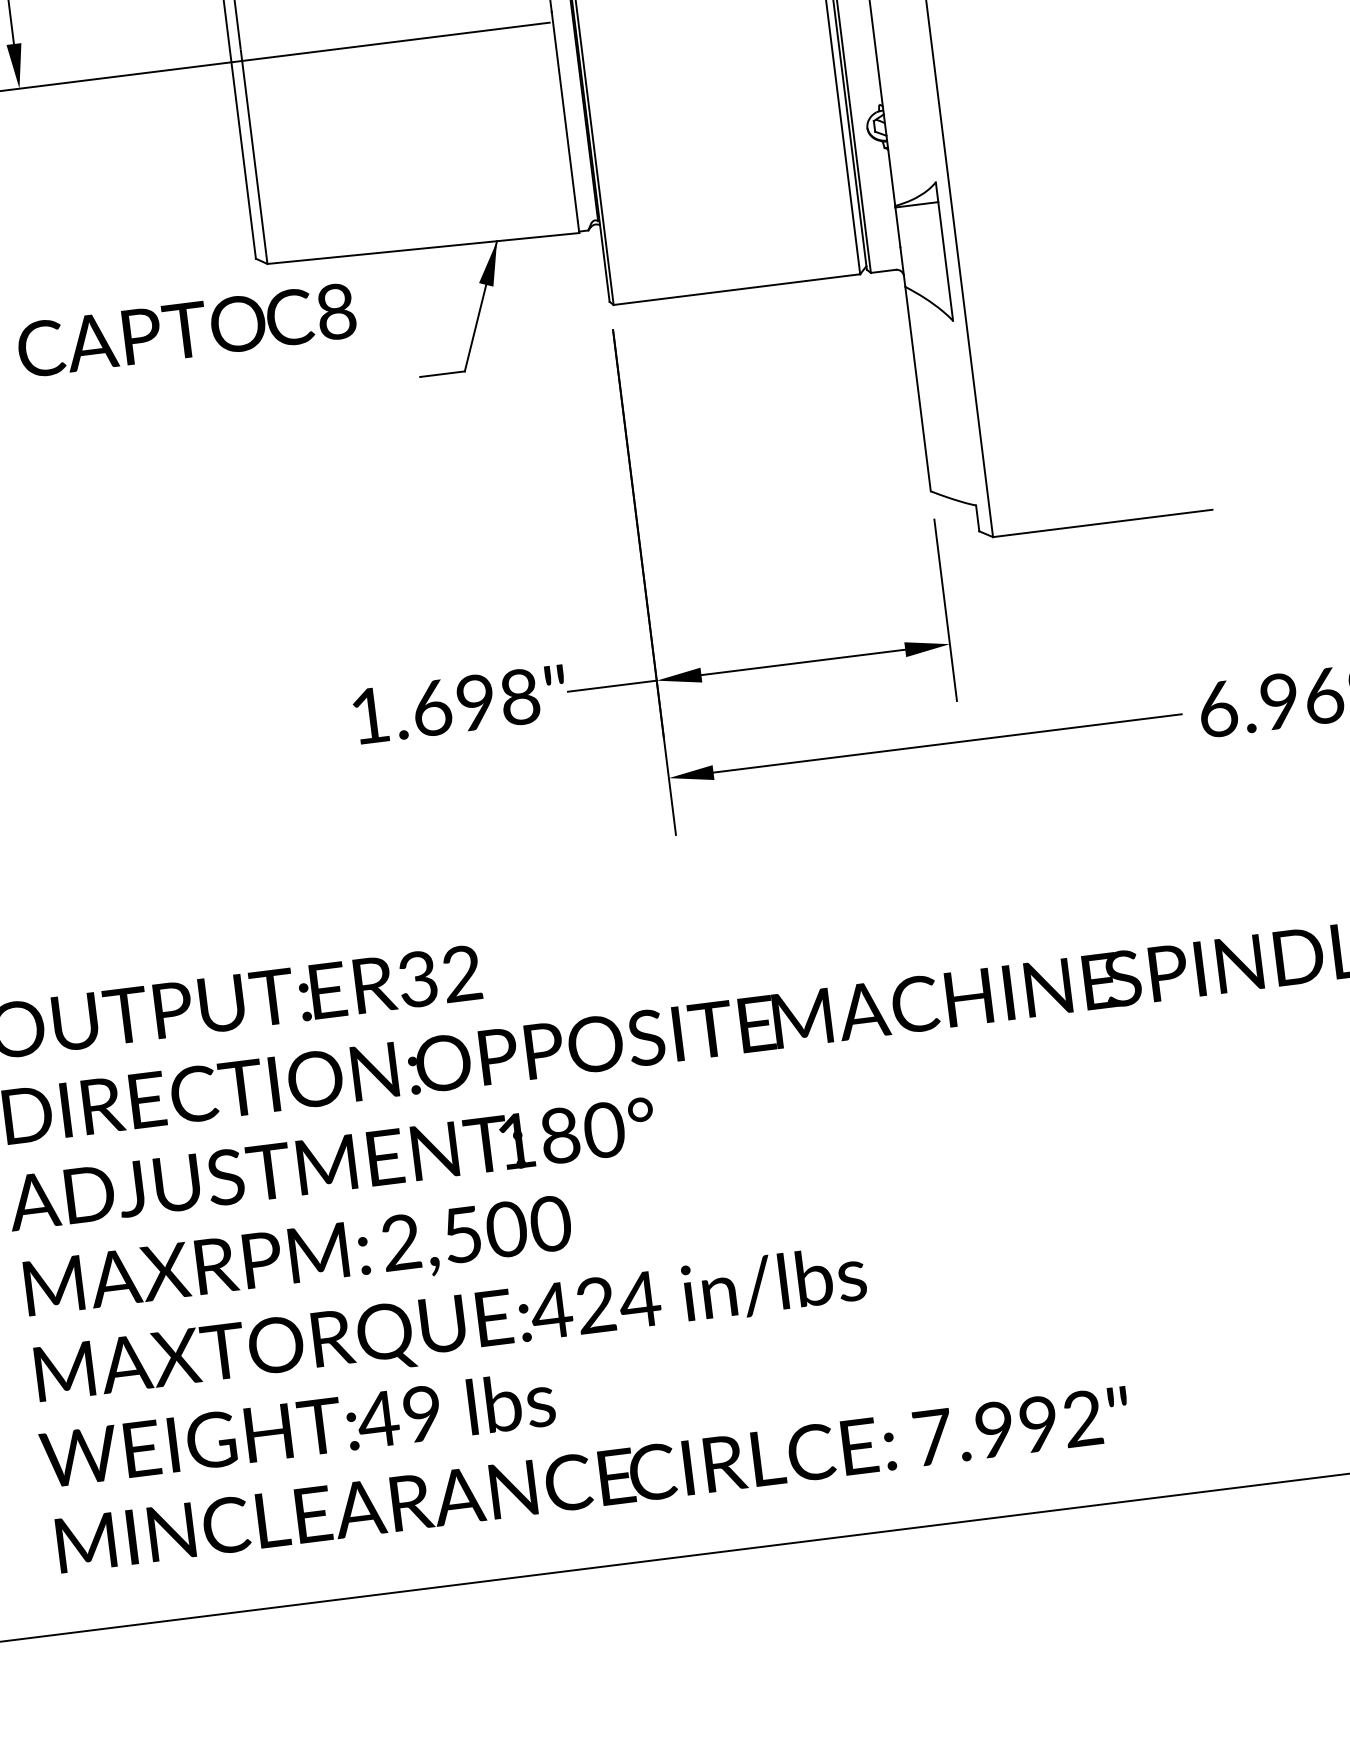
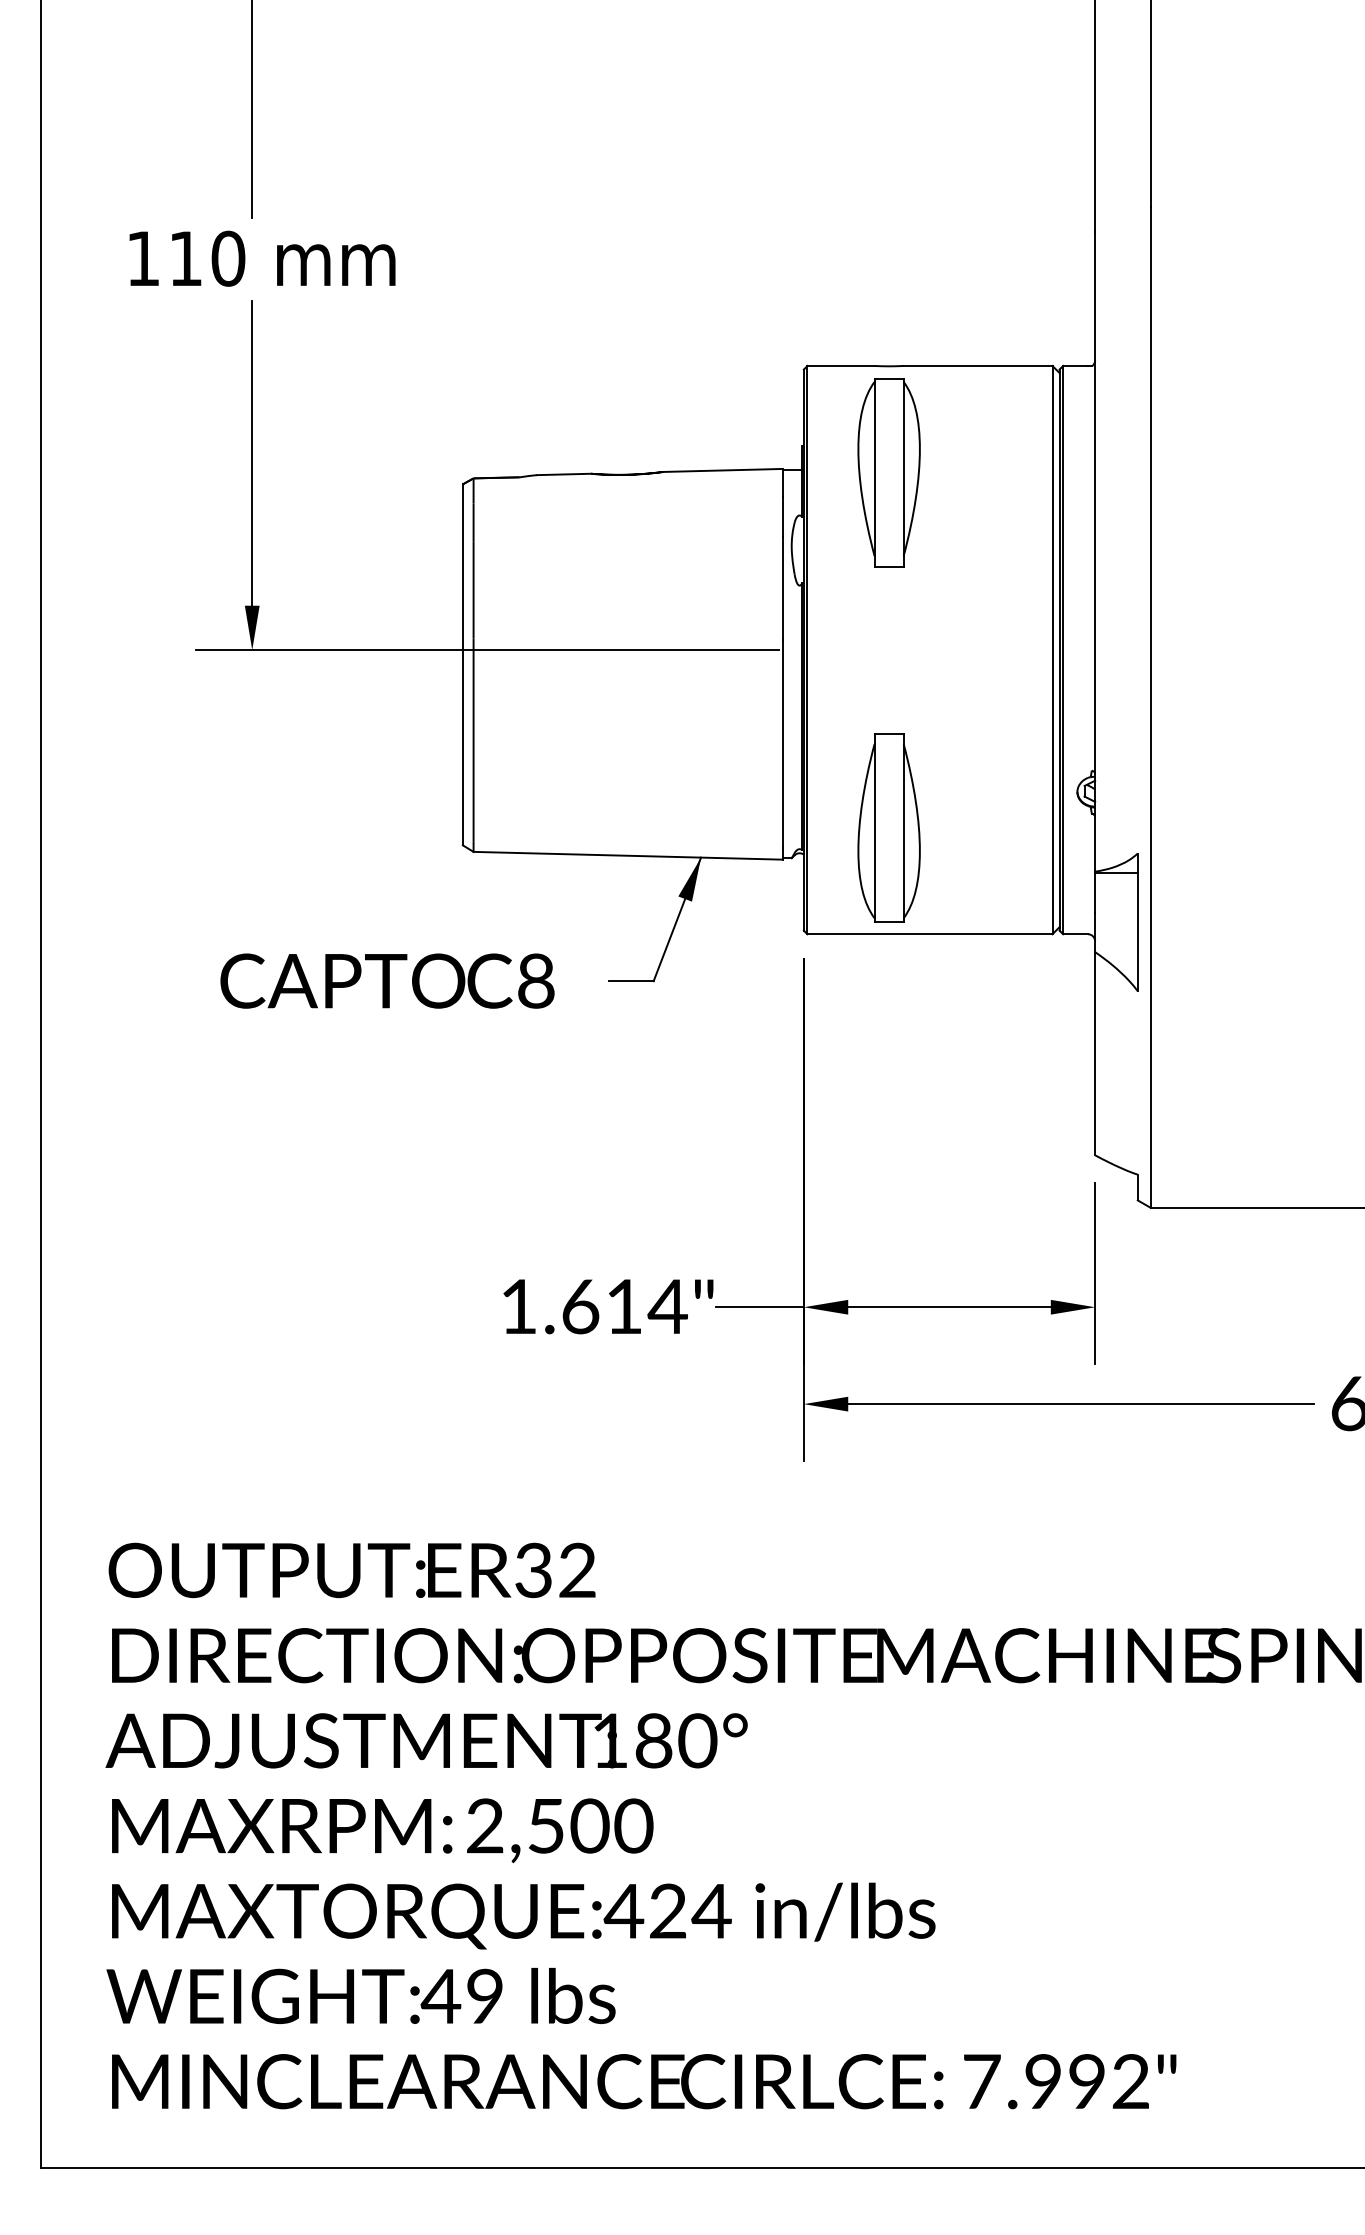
part: (681, 187) -> (888, 827), added
text: (186, 329) -> (387, 980), moved
text: (498, 699) -> (646, 1306), 1.698" -> 1.614"

